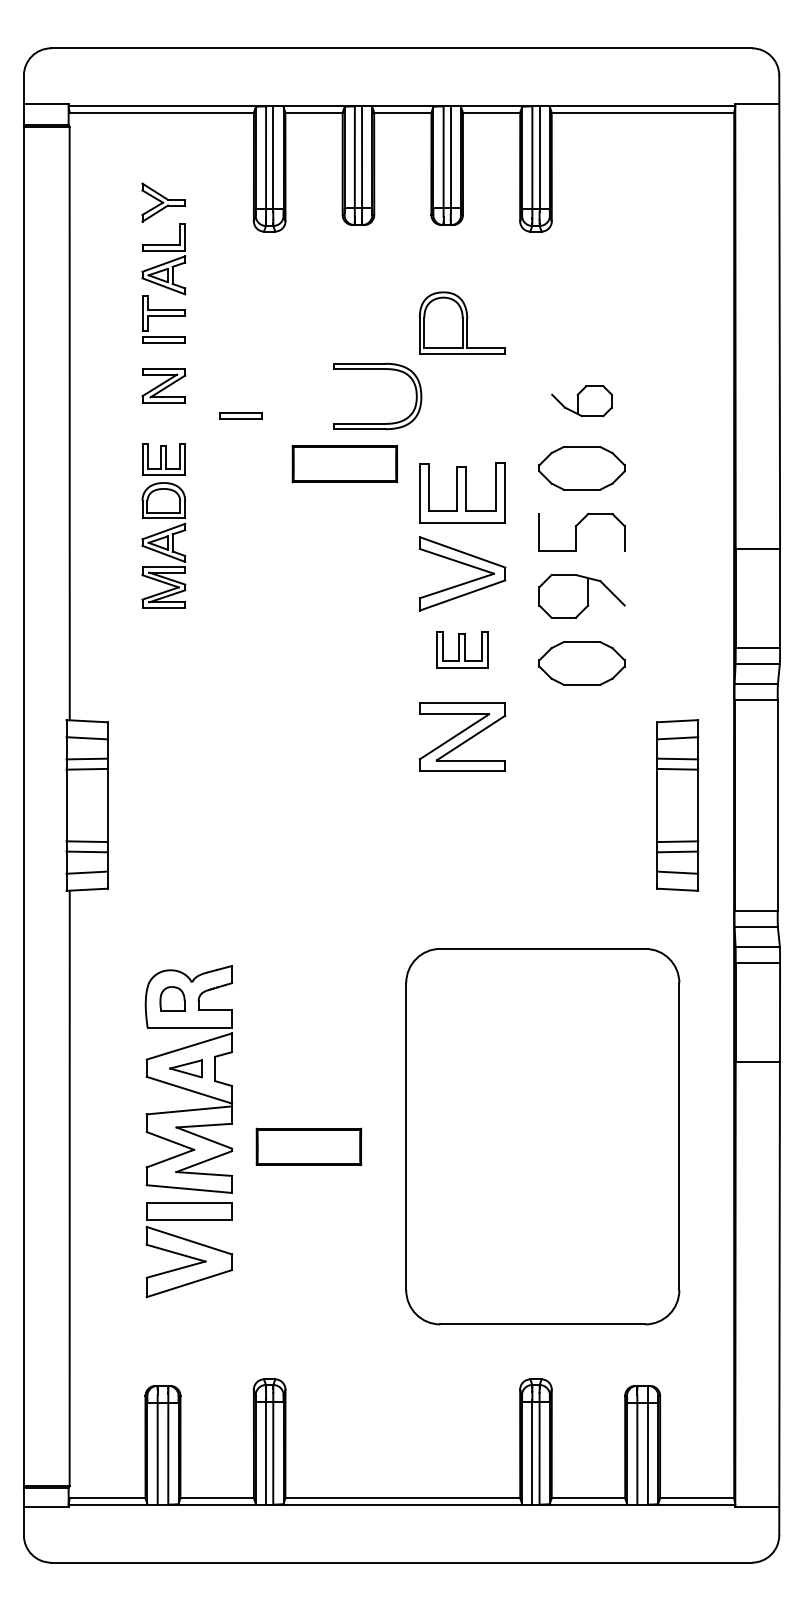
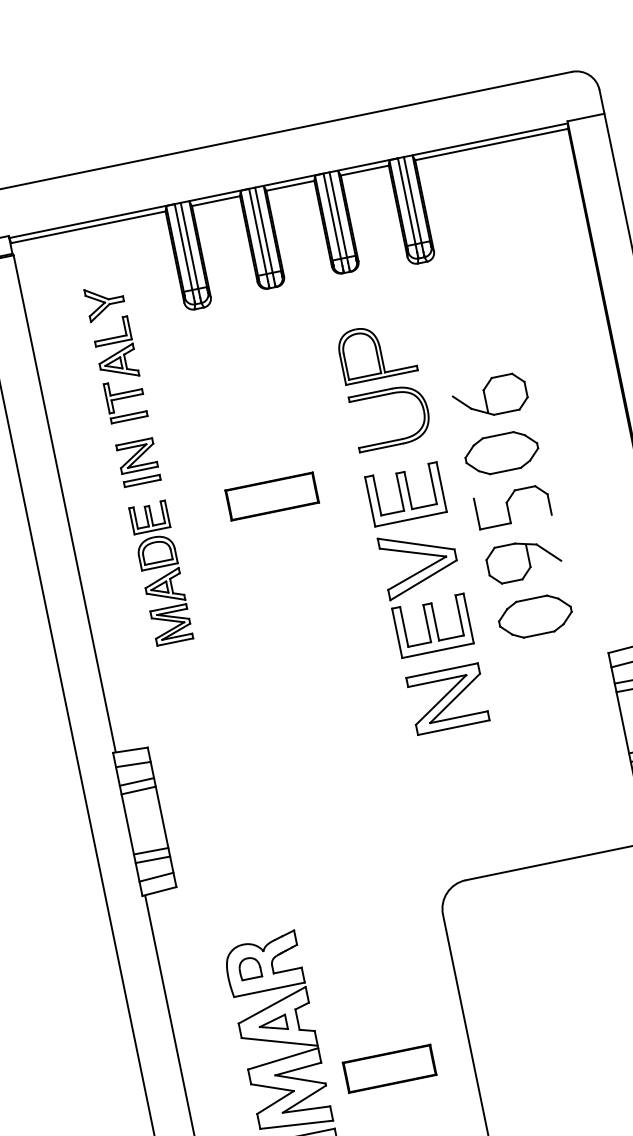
part: (377, 369) -> (386, 394), moved
part: (581, 400) -> (489, 396), size x1.43
part: (240, 415) -> (141, 480), moved
part: (344, 464) -> (271, 496), moved
part: (462, 649) -> (432, 625), size x1.67

